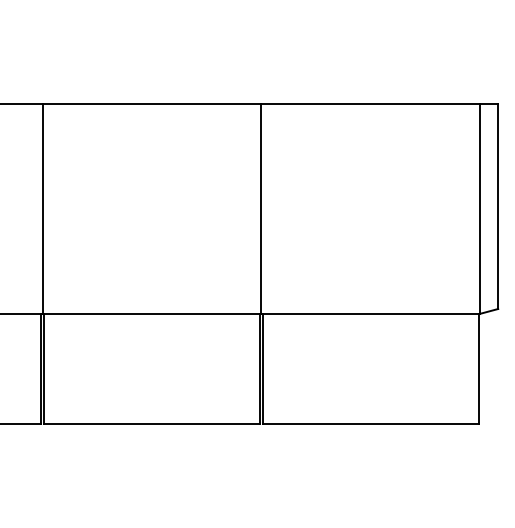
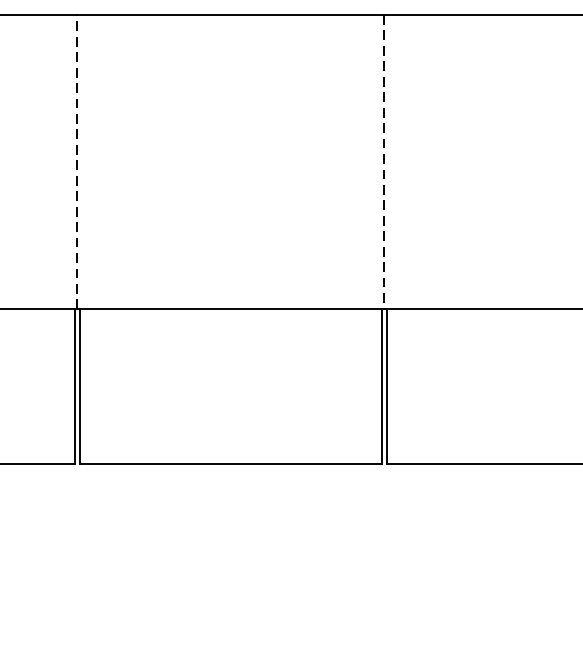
line: (42, 209) -> (77, 162), solid -> dashed
line: (261, 209) -> (384, 162), solid -> dashed

